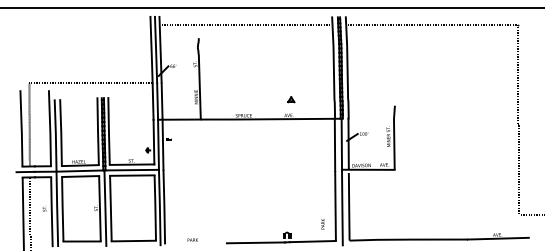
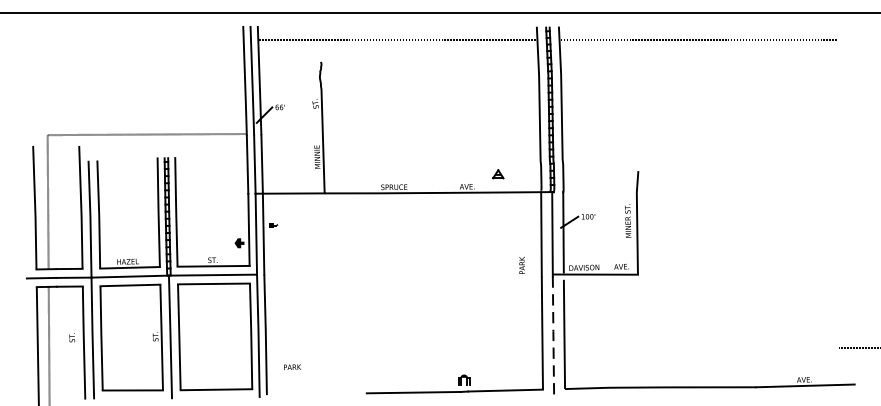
part: (291, 99) -> (498, 173), moved
line: (518, 119) -> (838, 193), removed
line: (342, 208) -> (553, 337), solid -> dashed
text: (322, 224) -> (521, 266), moved
text: (192, 239) -> (291, 366), moved

